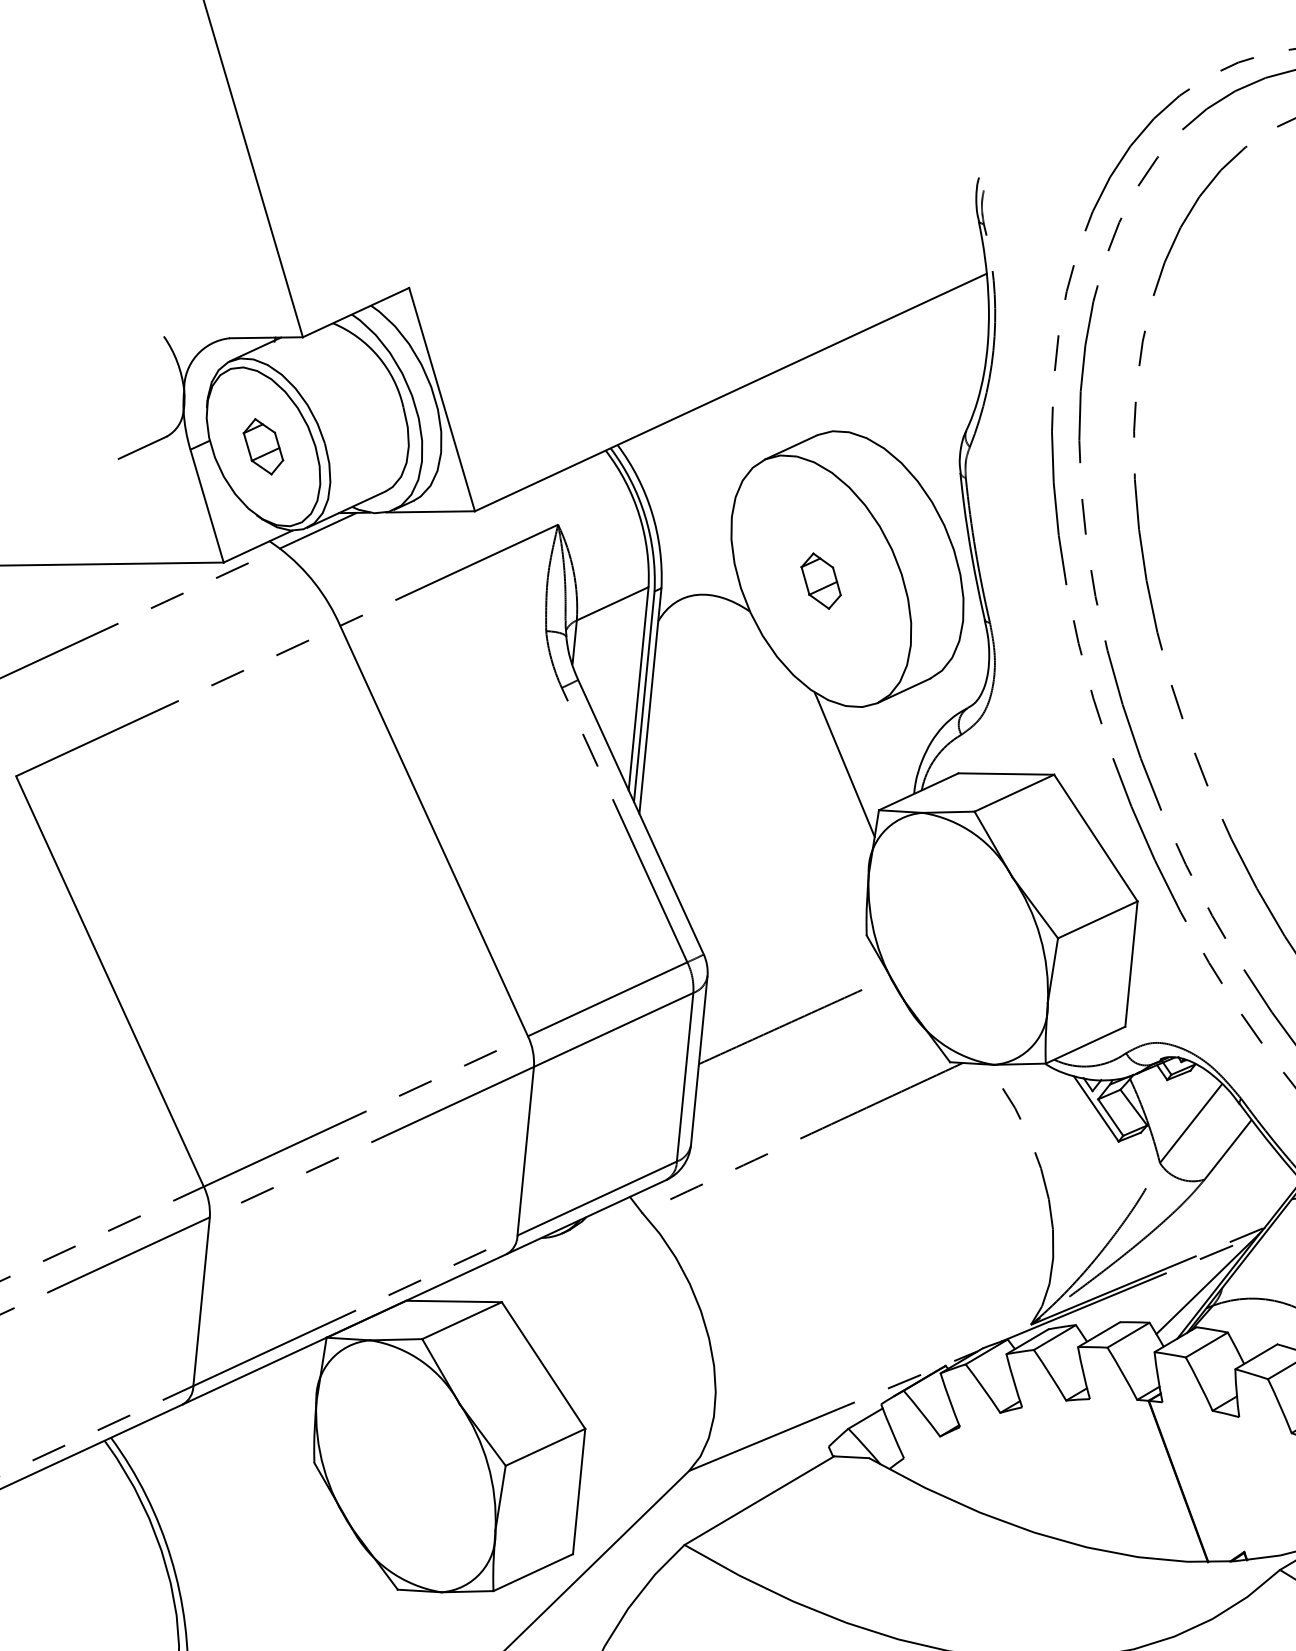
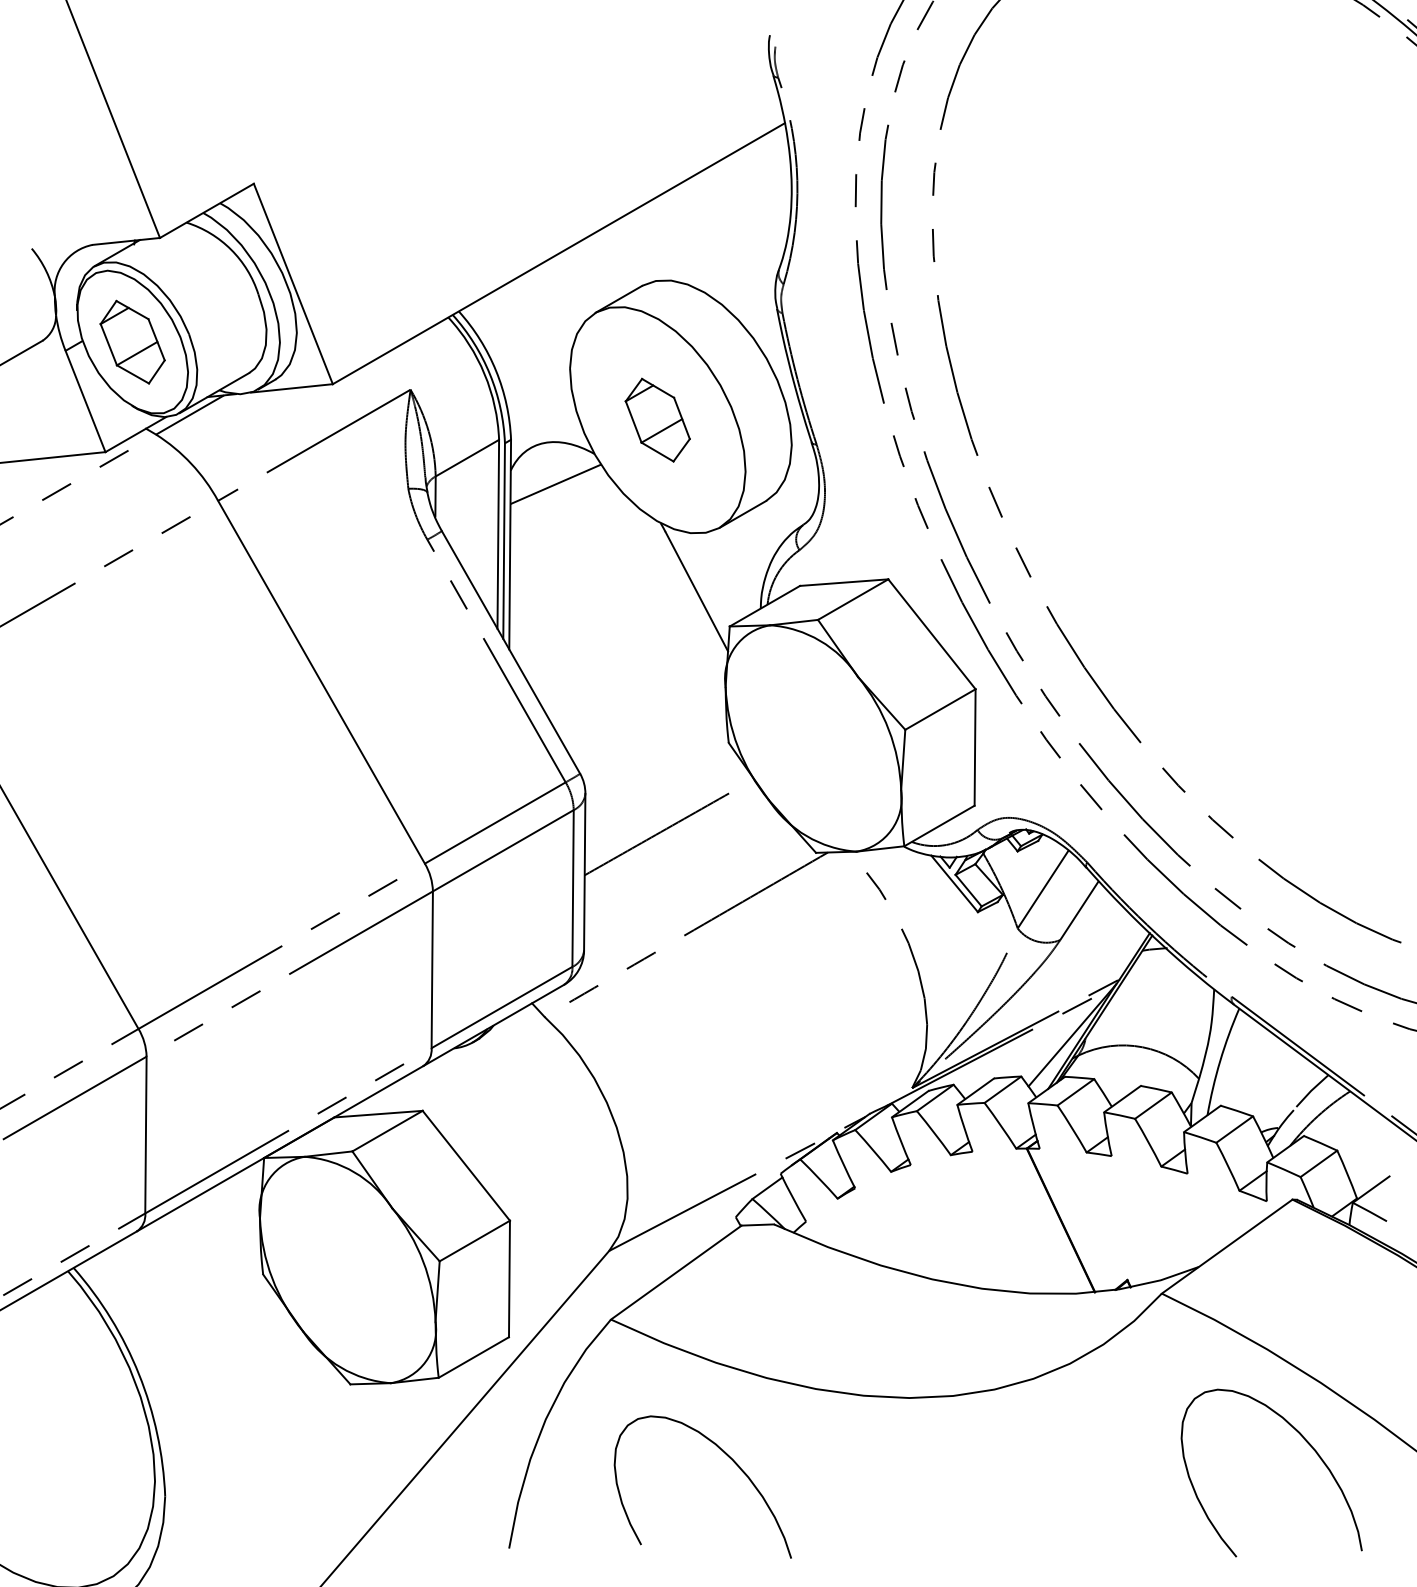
part: (263, 446) -> (132, 341), size x1.67
part: (821, 580) -> (657, 419), size x1.67
line: (705, 640) -> (555, 484), added

